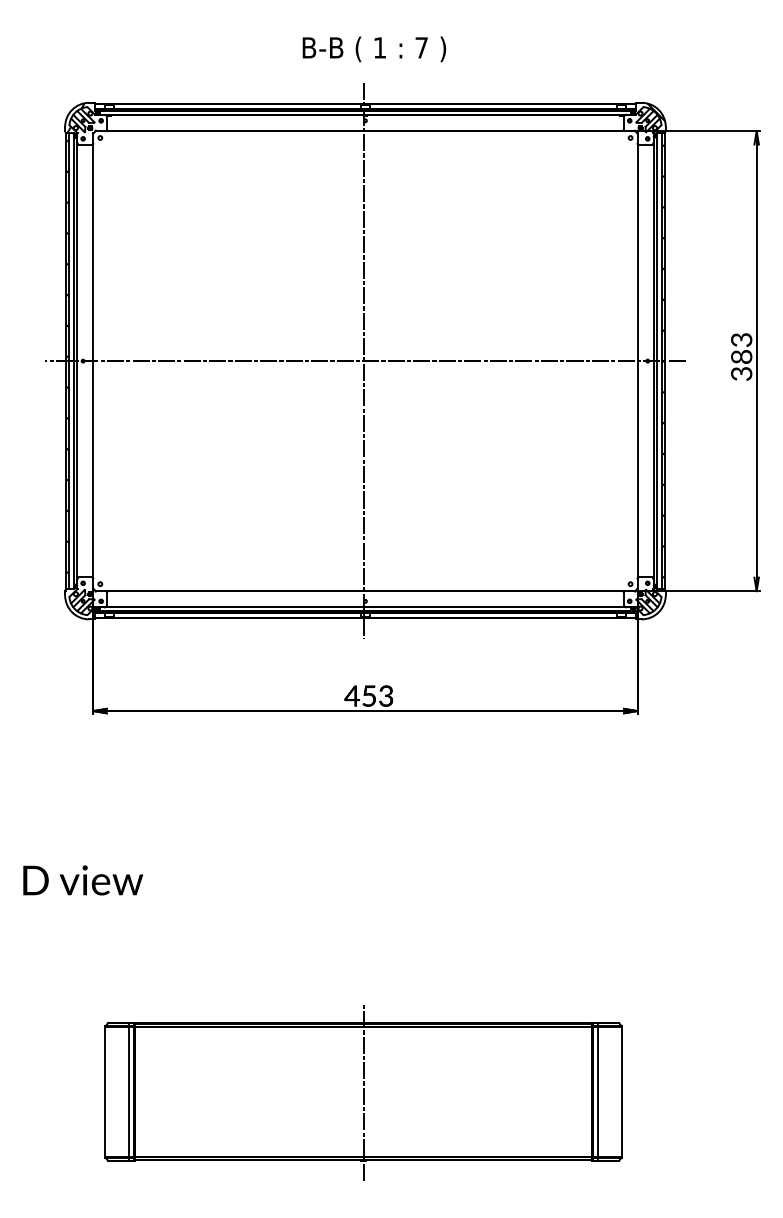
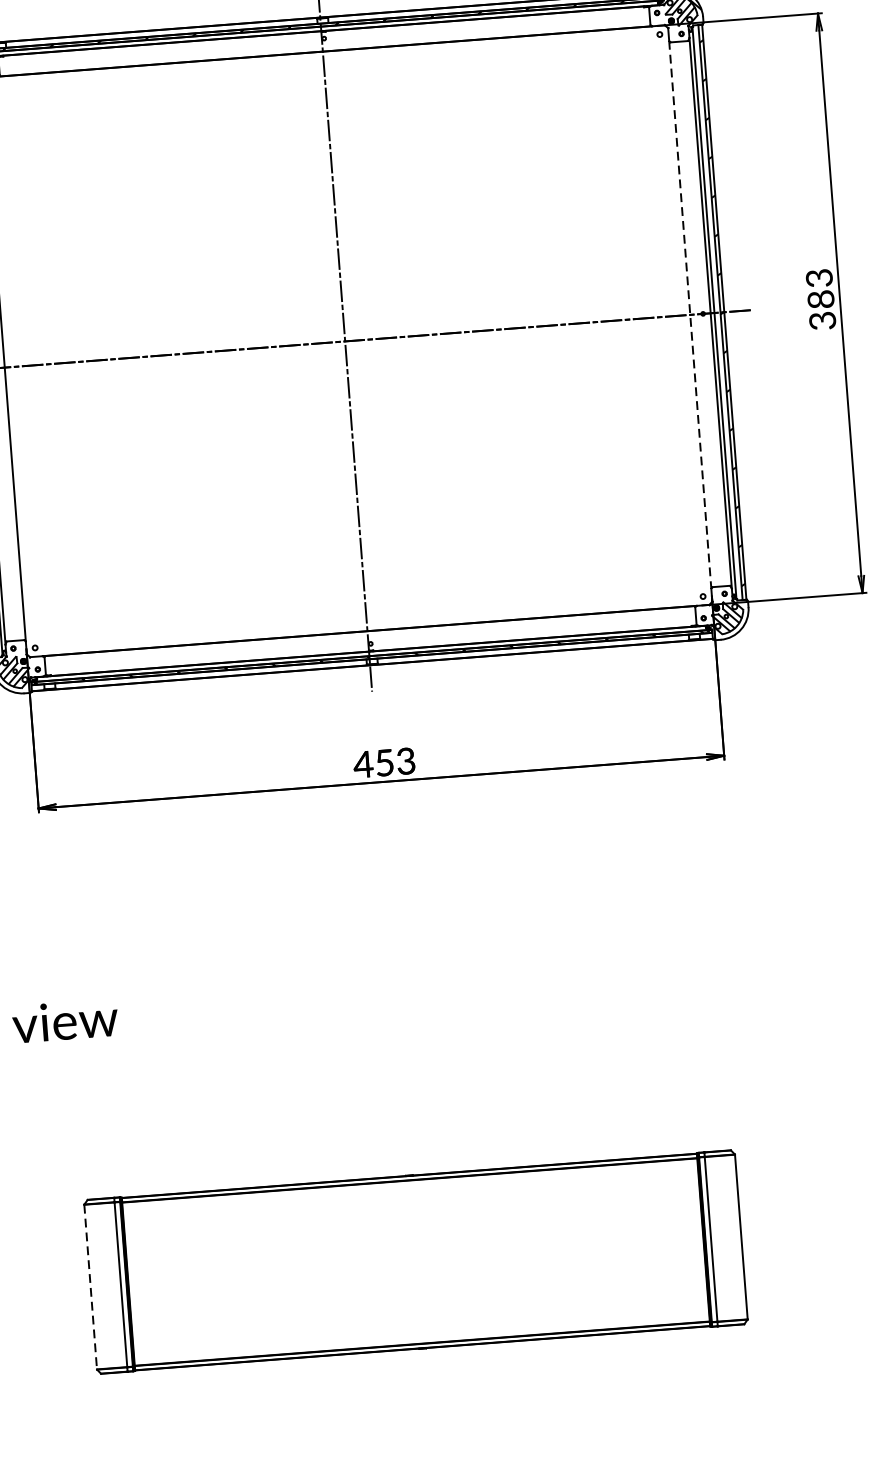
line: (637, 361) -> (690, 315), solid -> dashed
line: (363, 1091) -> (415, 1261), removed
line: (105, 1092) -> (90, 1287), solid -> dashed

